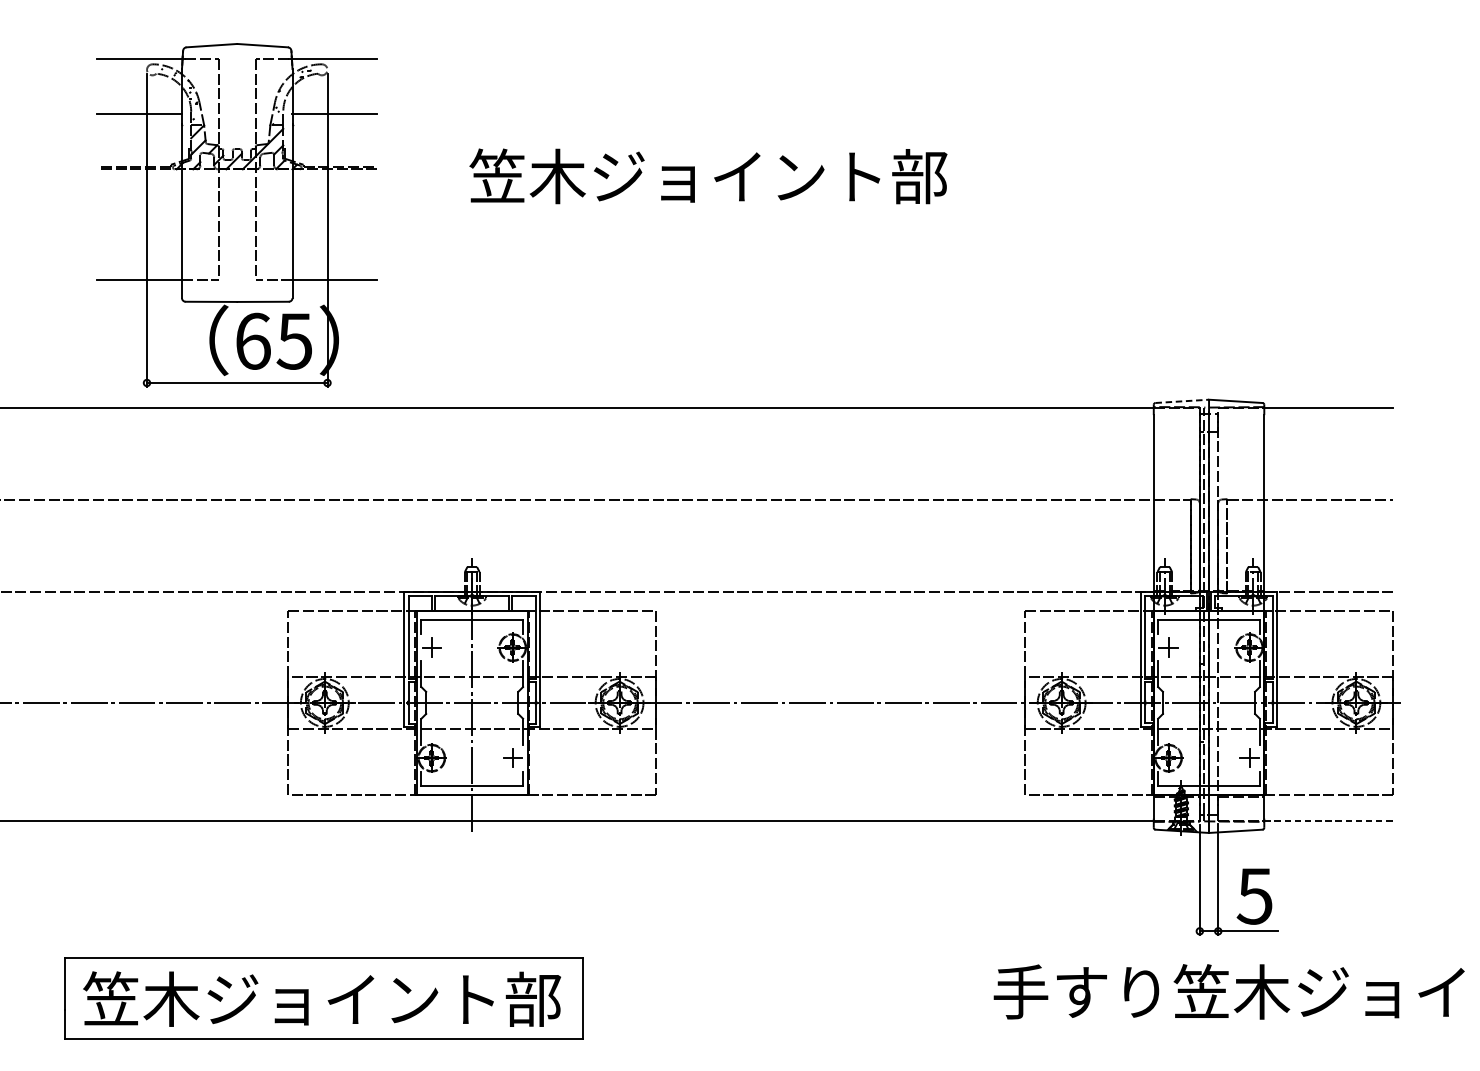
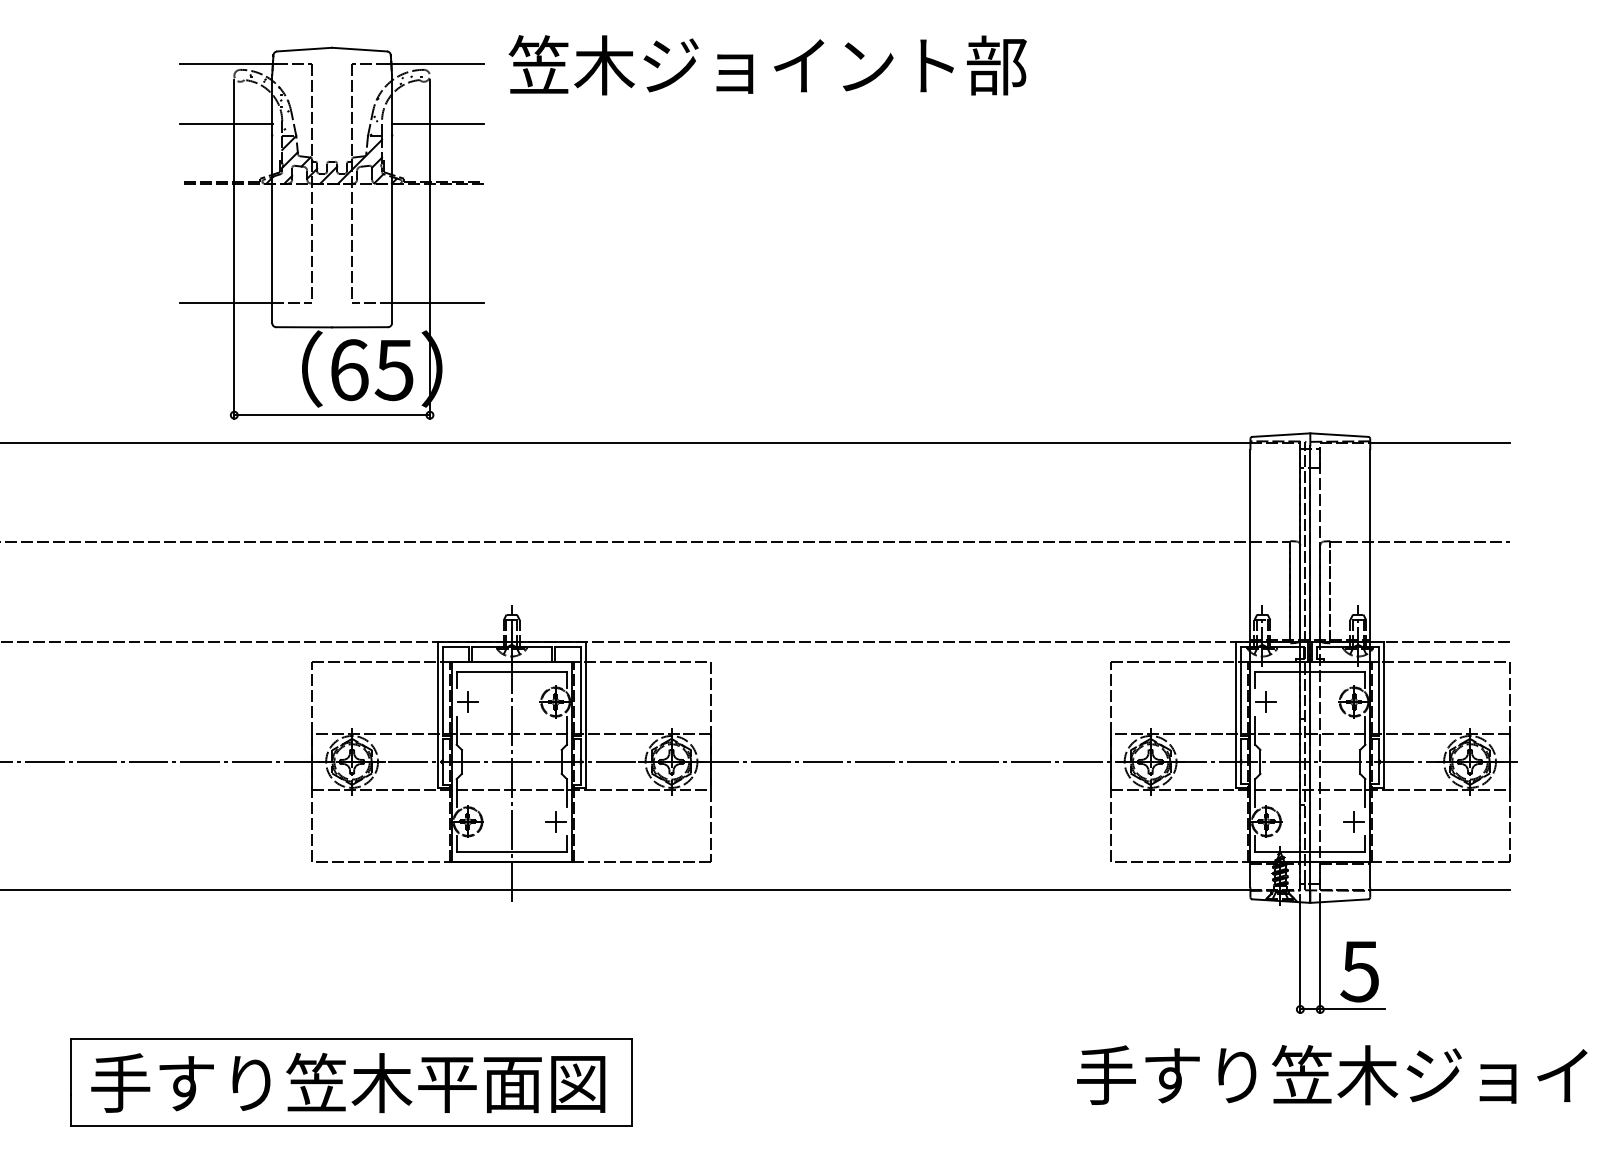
text: (708, 176) -> (767, 65), moved
part: (236, 214) -> (331, 232), moved
line: (1182, 401) -> (1281, 435), dashed -> solid
line: (1329, 820) -> (1440, 889), dashed -> solid
text: (322, 998) -> (349, 1082), 笠木ジョイント部 -> 手すり笠木平面図

